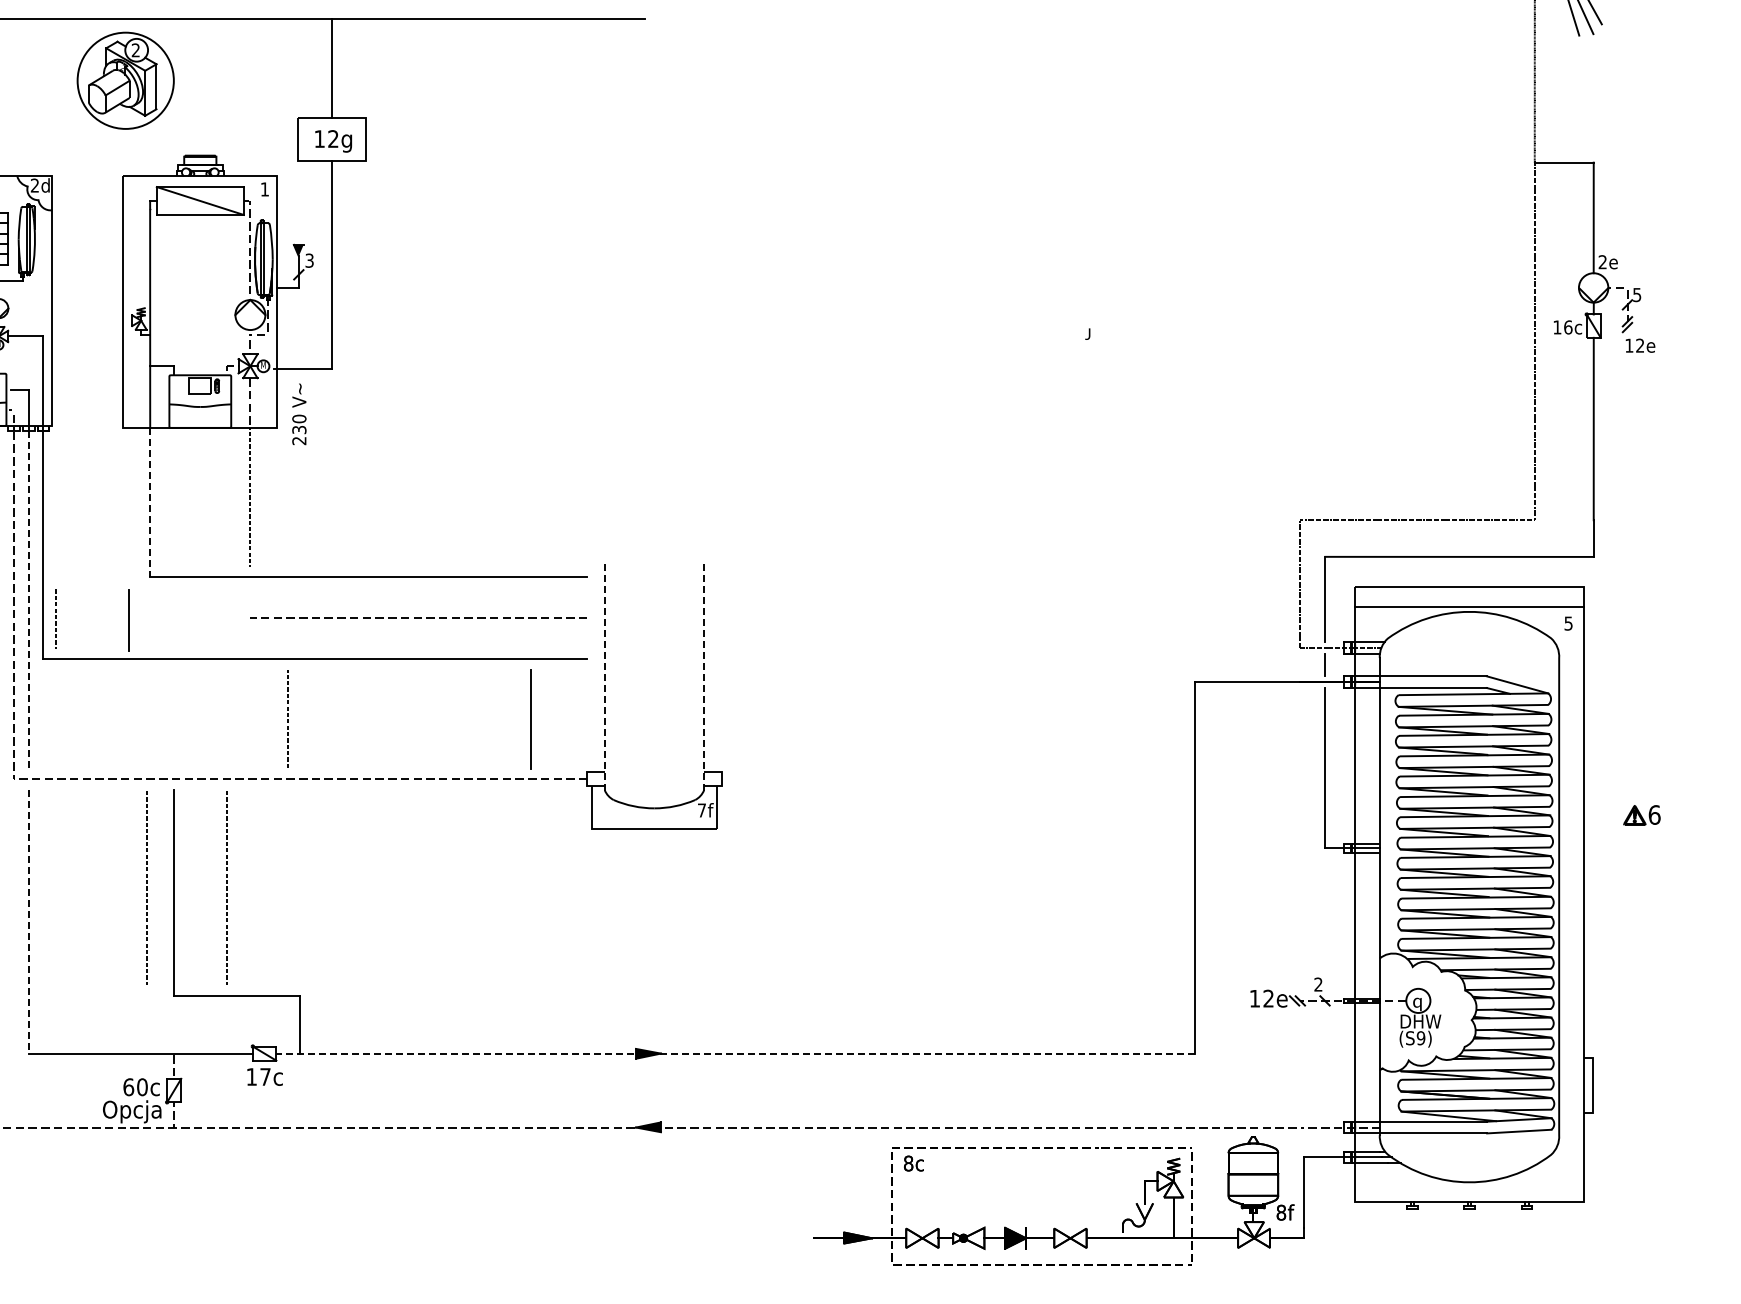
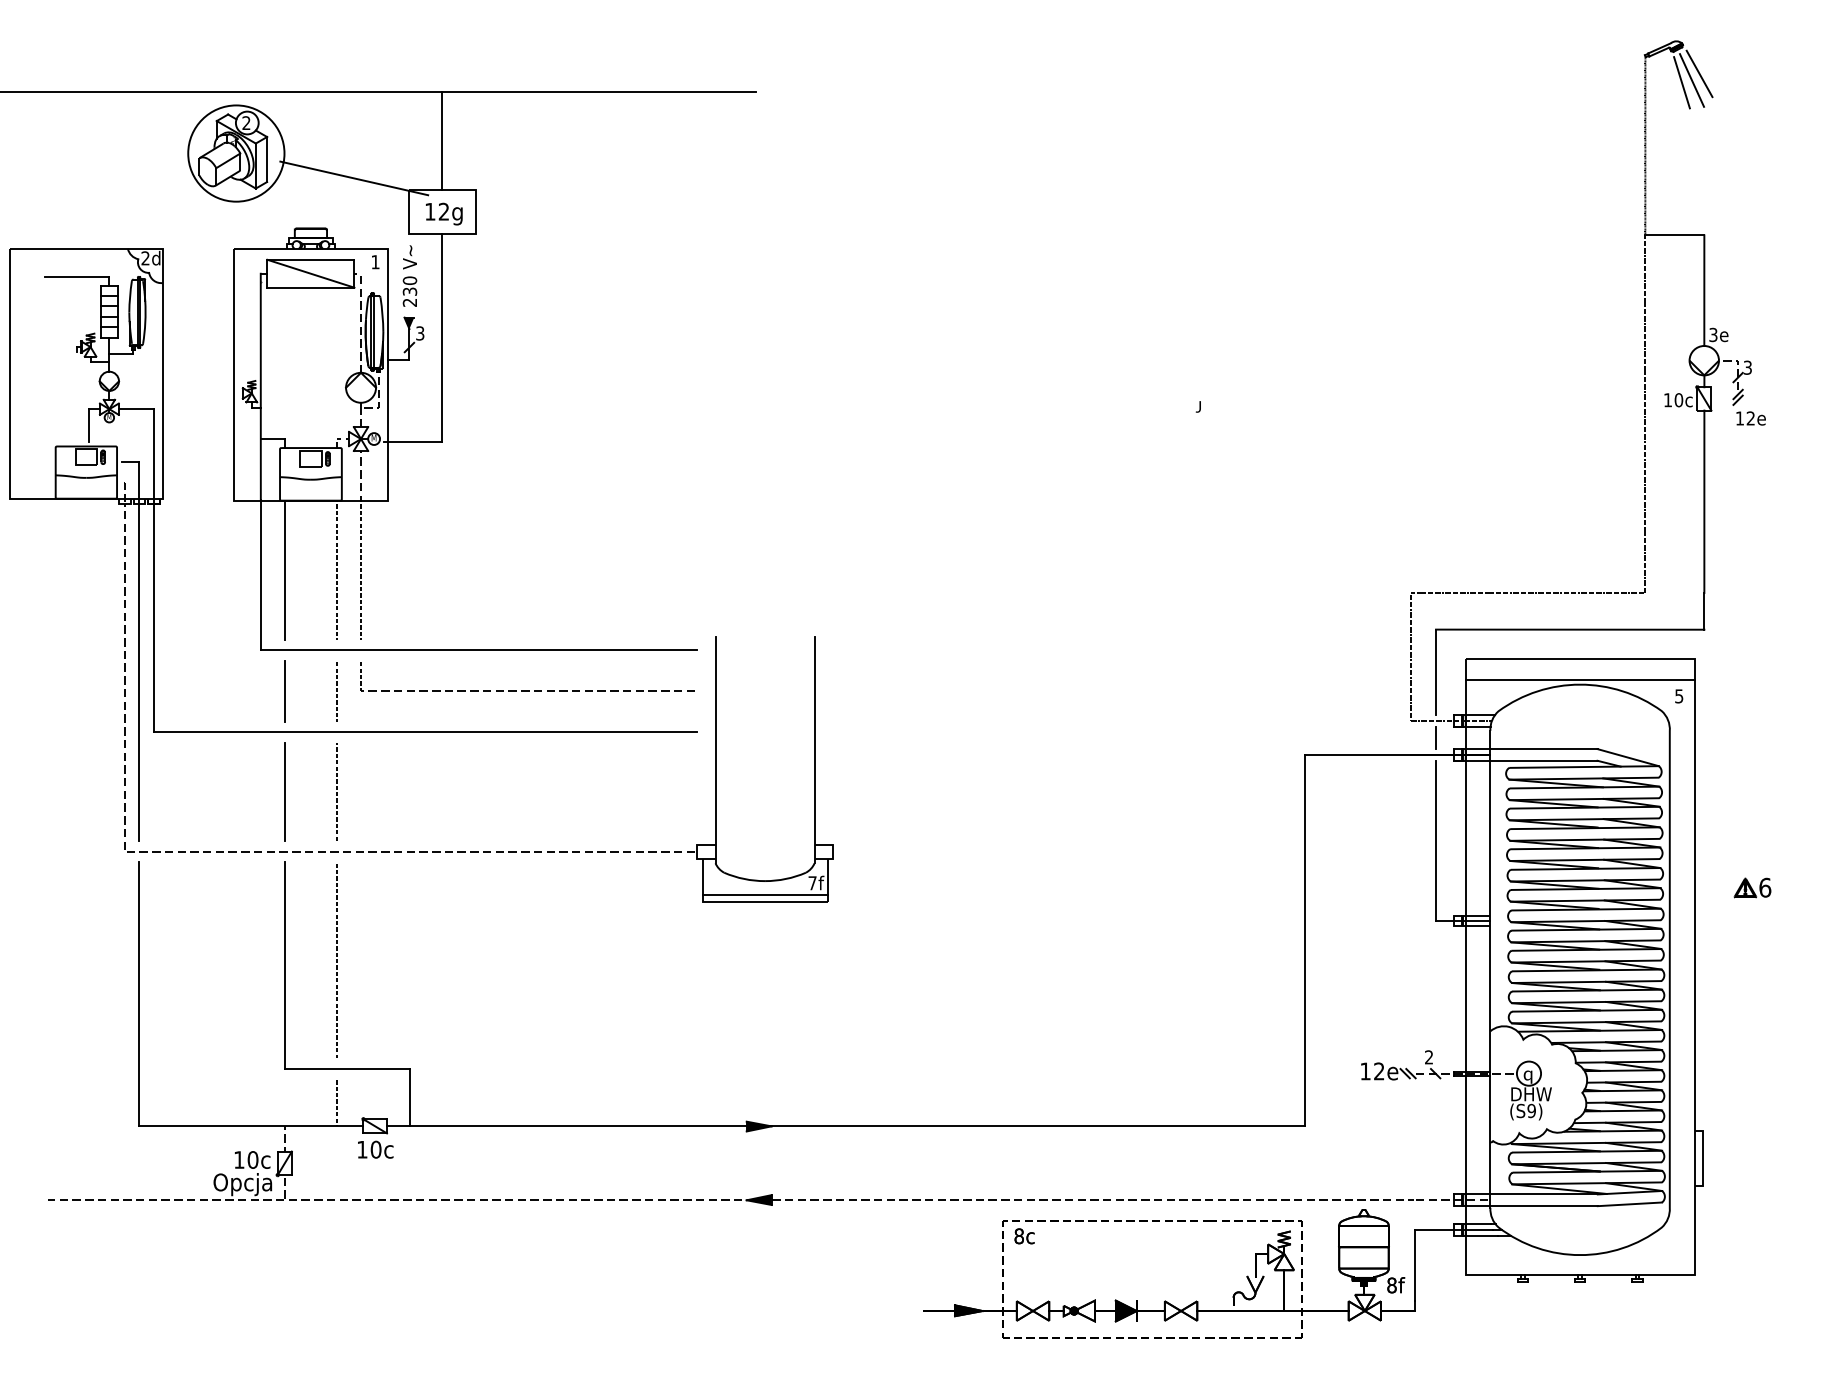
line: (243, 105) -> (354, 178), added
text: (1602, 262) -> (1713, 335), 2e -> 3e
text: (1636, 293) -> (1747, 366), 5 -> 3
text: (1567, 326) -> (1678, 399), 16c -> 10c
text: (298, 413) -> (409, 275), moved
line: (173, 496) -> (284, 569), added
line: (226, 496) -> (337, 569), added
line: (149, 502) -> (260, 575), dashed -> solid
line: (28, 599) -> (139, 672), dashed -> solid
line: (250, 602) -> (361, 675), added
line: (54, 618) -> (336, 691), moved
line: (128, 620) -> (284, 691), moved
line: (604, 677) -> (715, 750), dashed -> solid
line: (703, 677) -> (814, 750), dashed -> solid
line: (530, 718) -> (284, 791), moved
line: (286, 719) -> (336, 792), moved
line: (653, 821) -> (764, 894), added
line: (145, 887) -> (256, 960), removed
line: (28, 921) -> (139, 994), dashed -> solid
line: (226, 1029) -> (337, 1102), added
line: (734, 1053) -> (845, 1126), dashed -> solid
text: (264, 1076) -> (375, 1149), 17c -> 10c
text: (128, 1086) -> (239, 1159), 60c -> 10c

